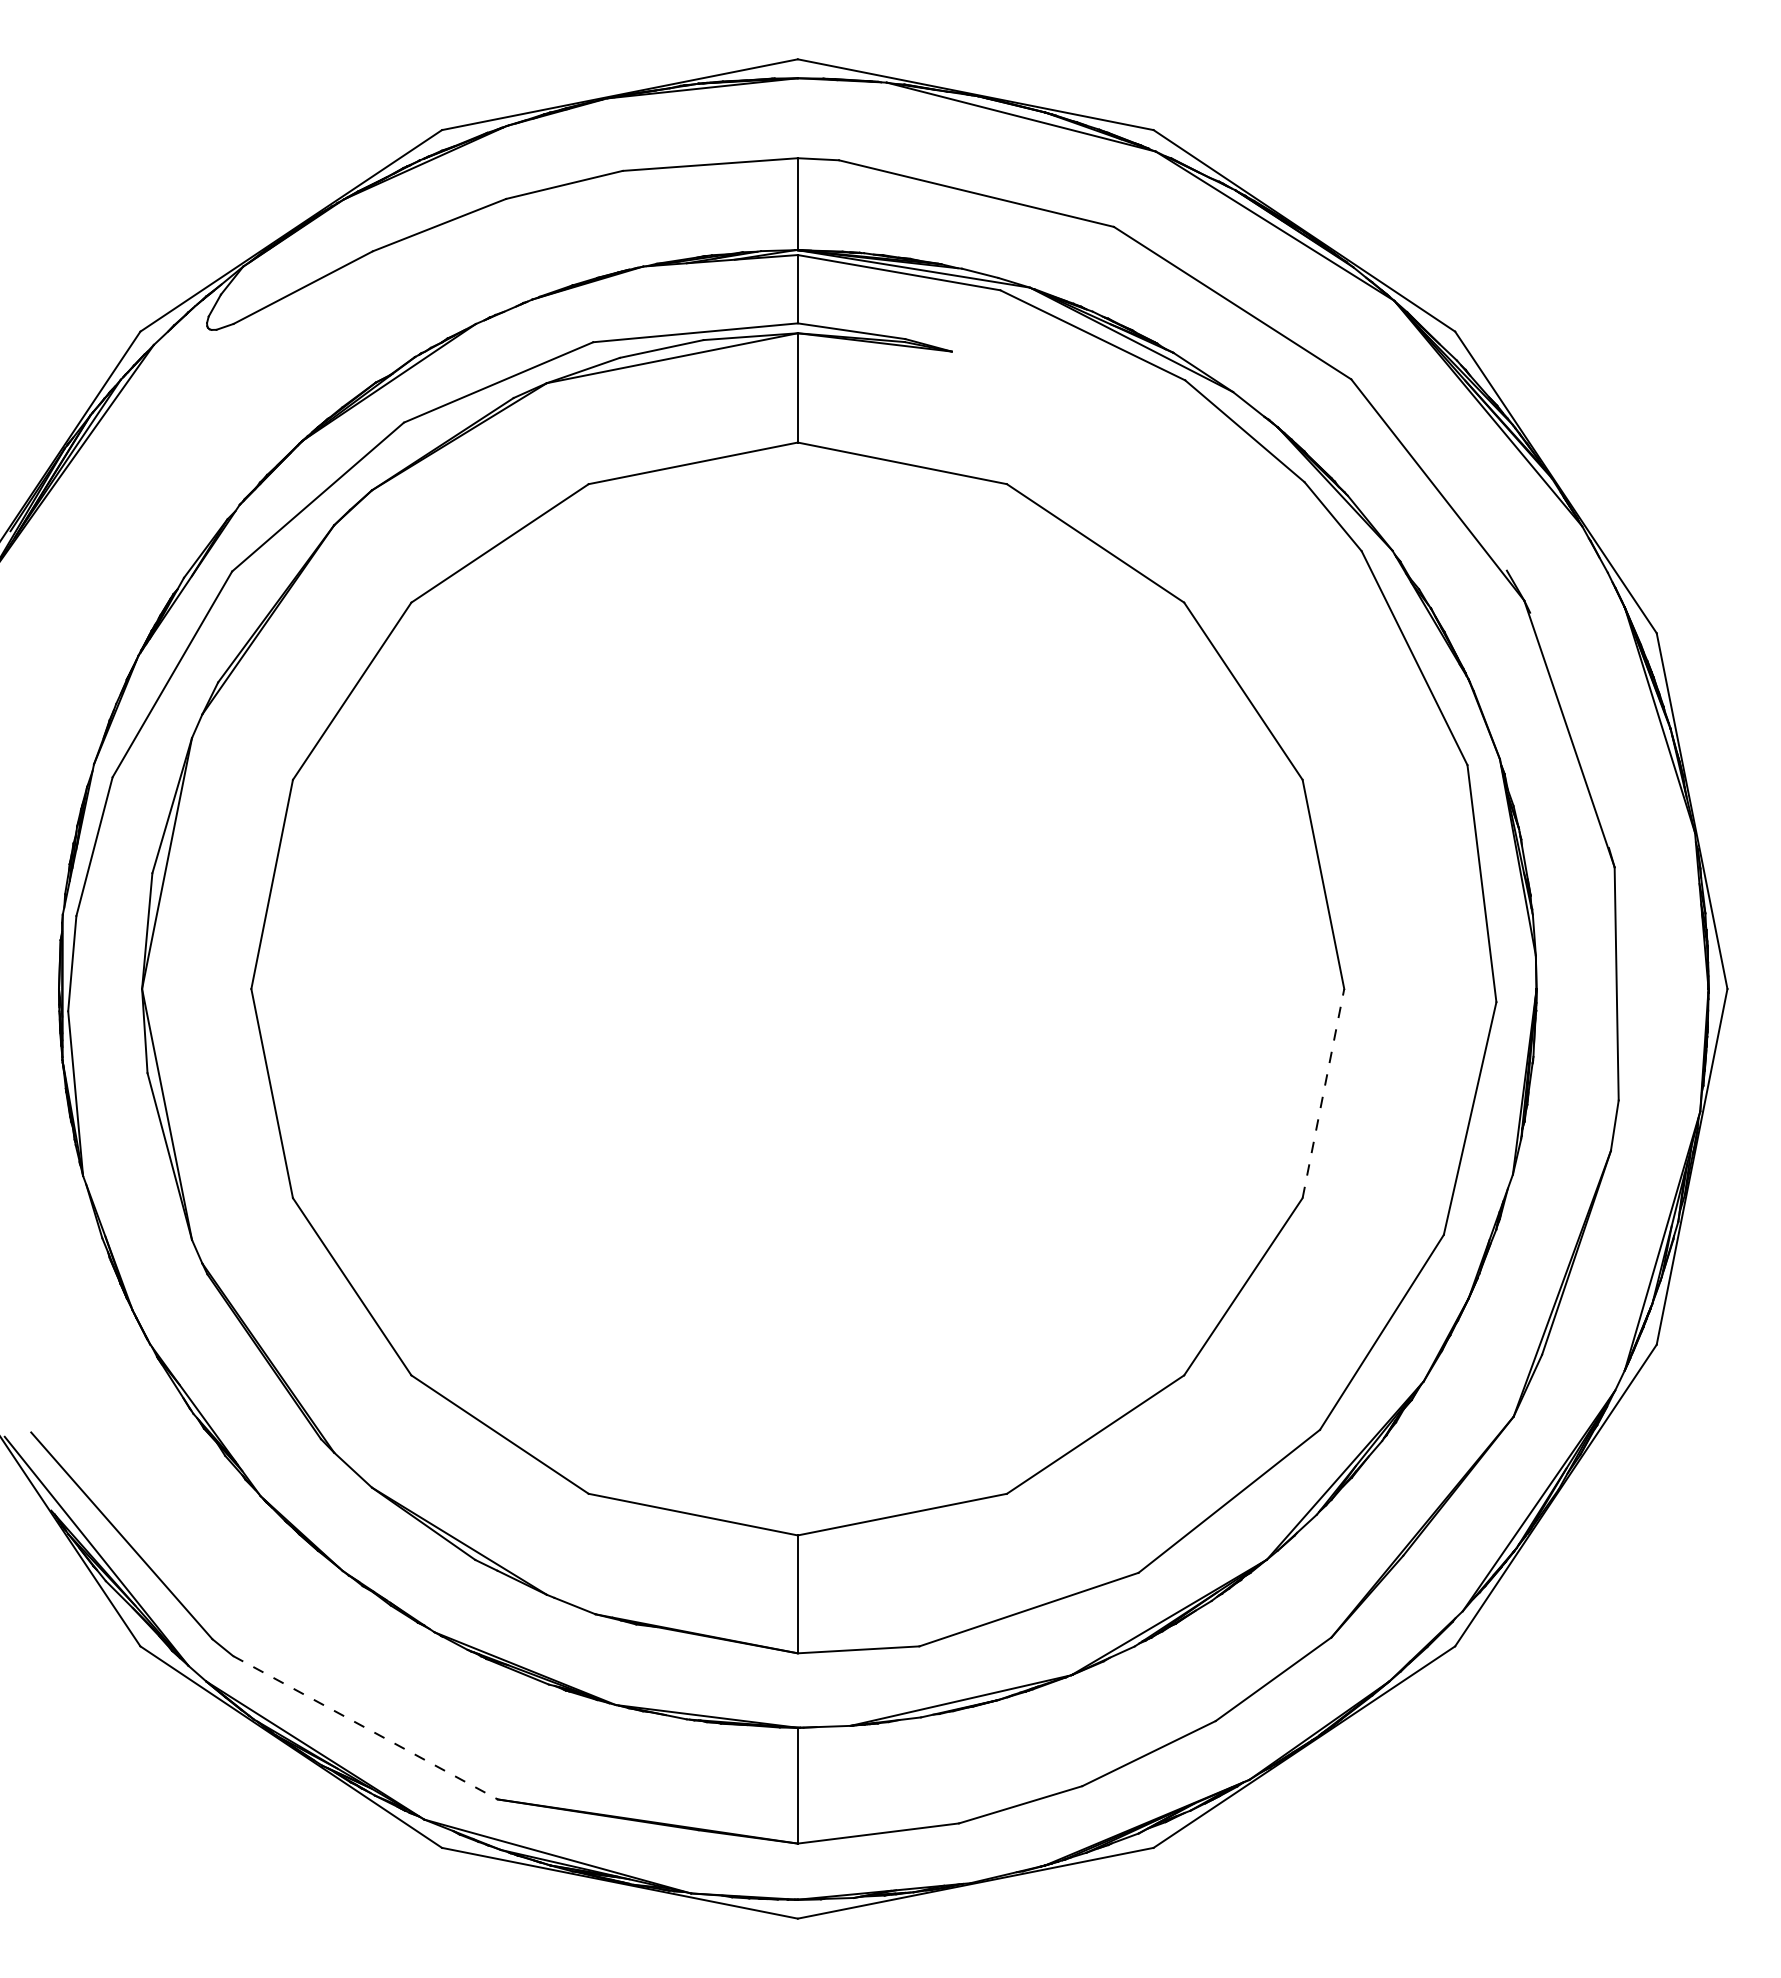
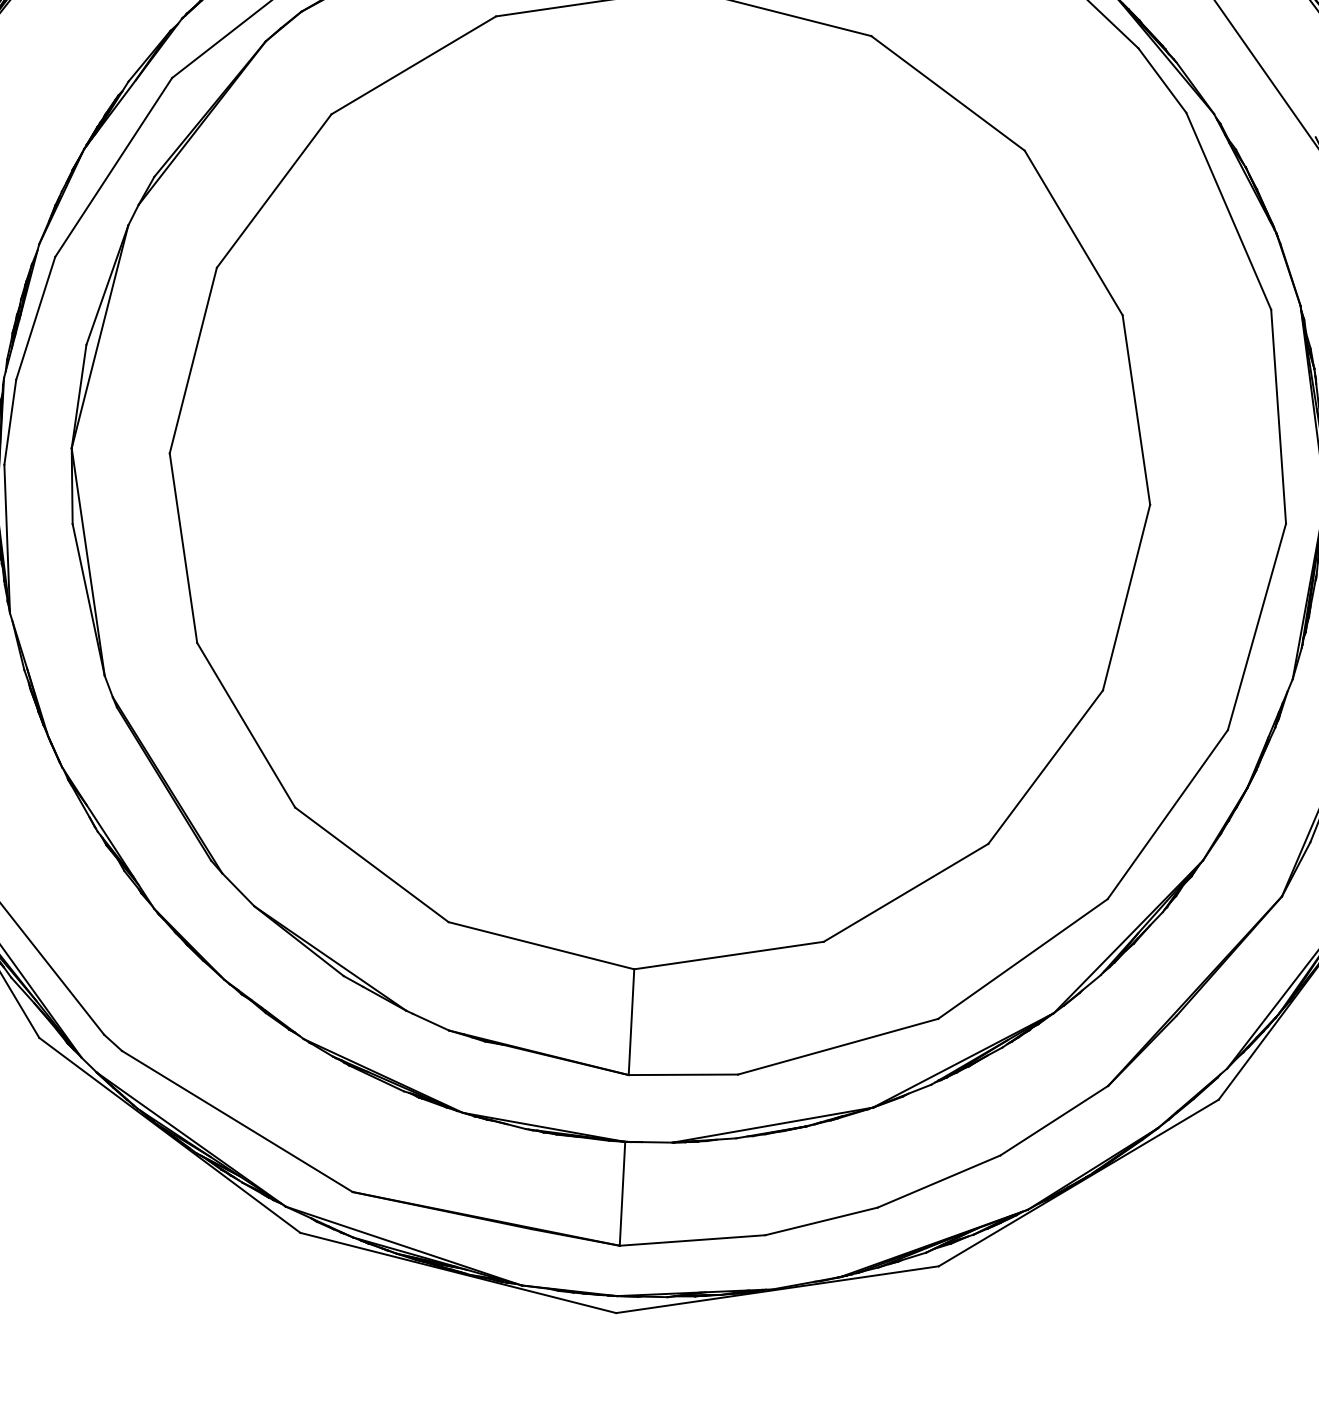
line: (1323, 1093) -> (1126, 597), dashed -> solid
line: (365, 1727) -> (237, 1121), dashed -> solid

